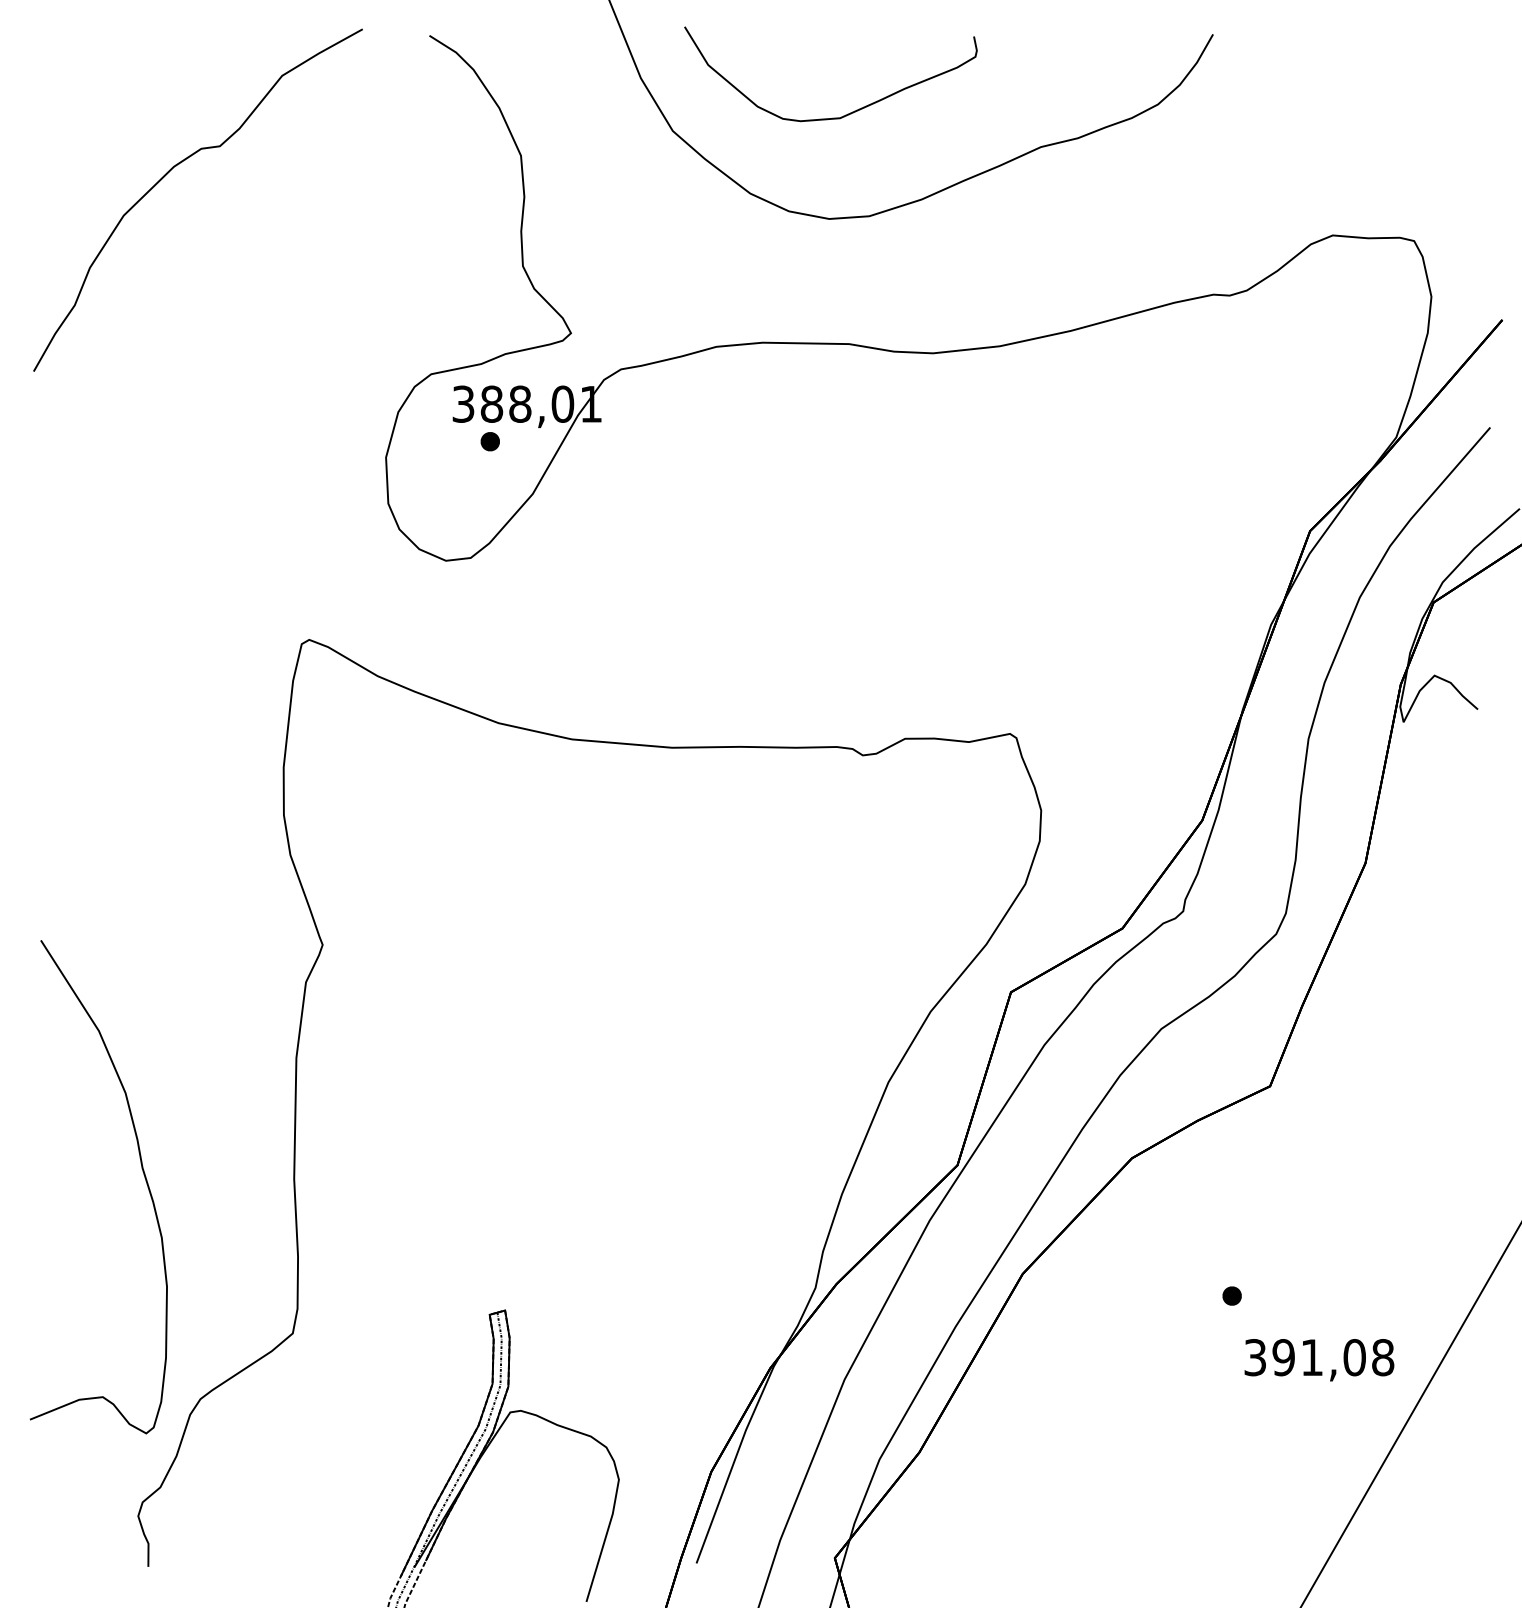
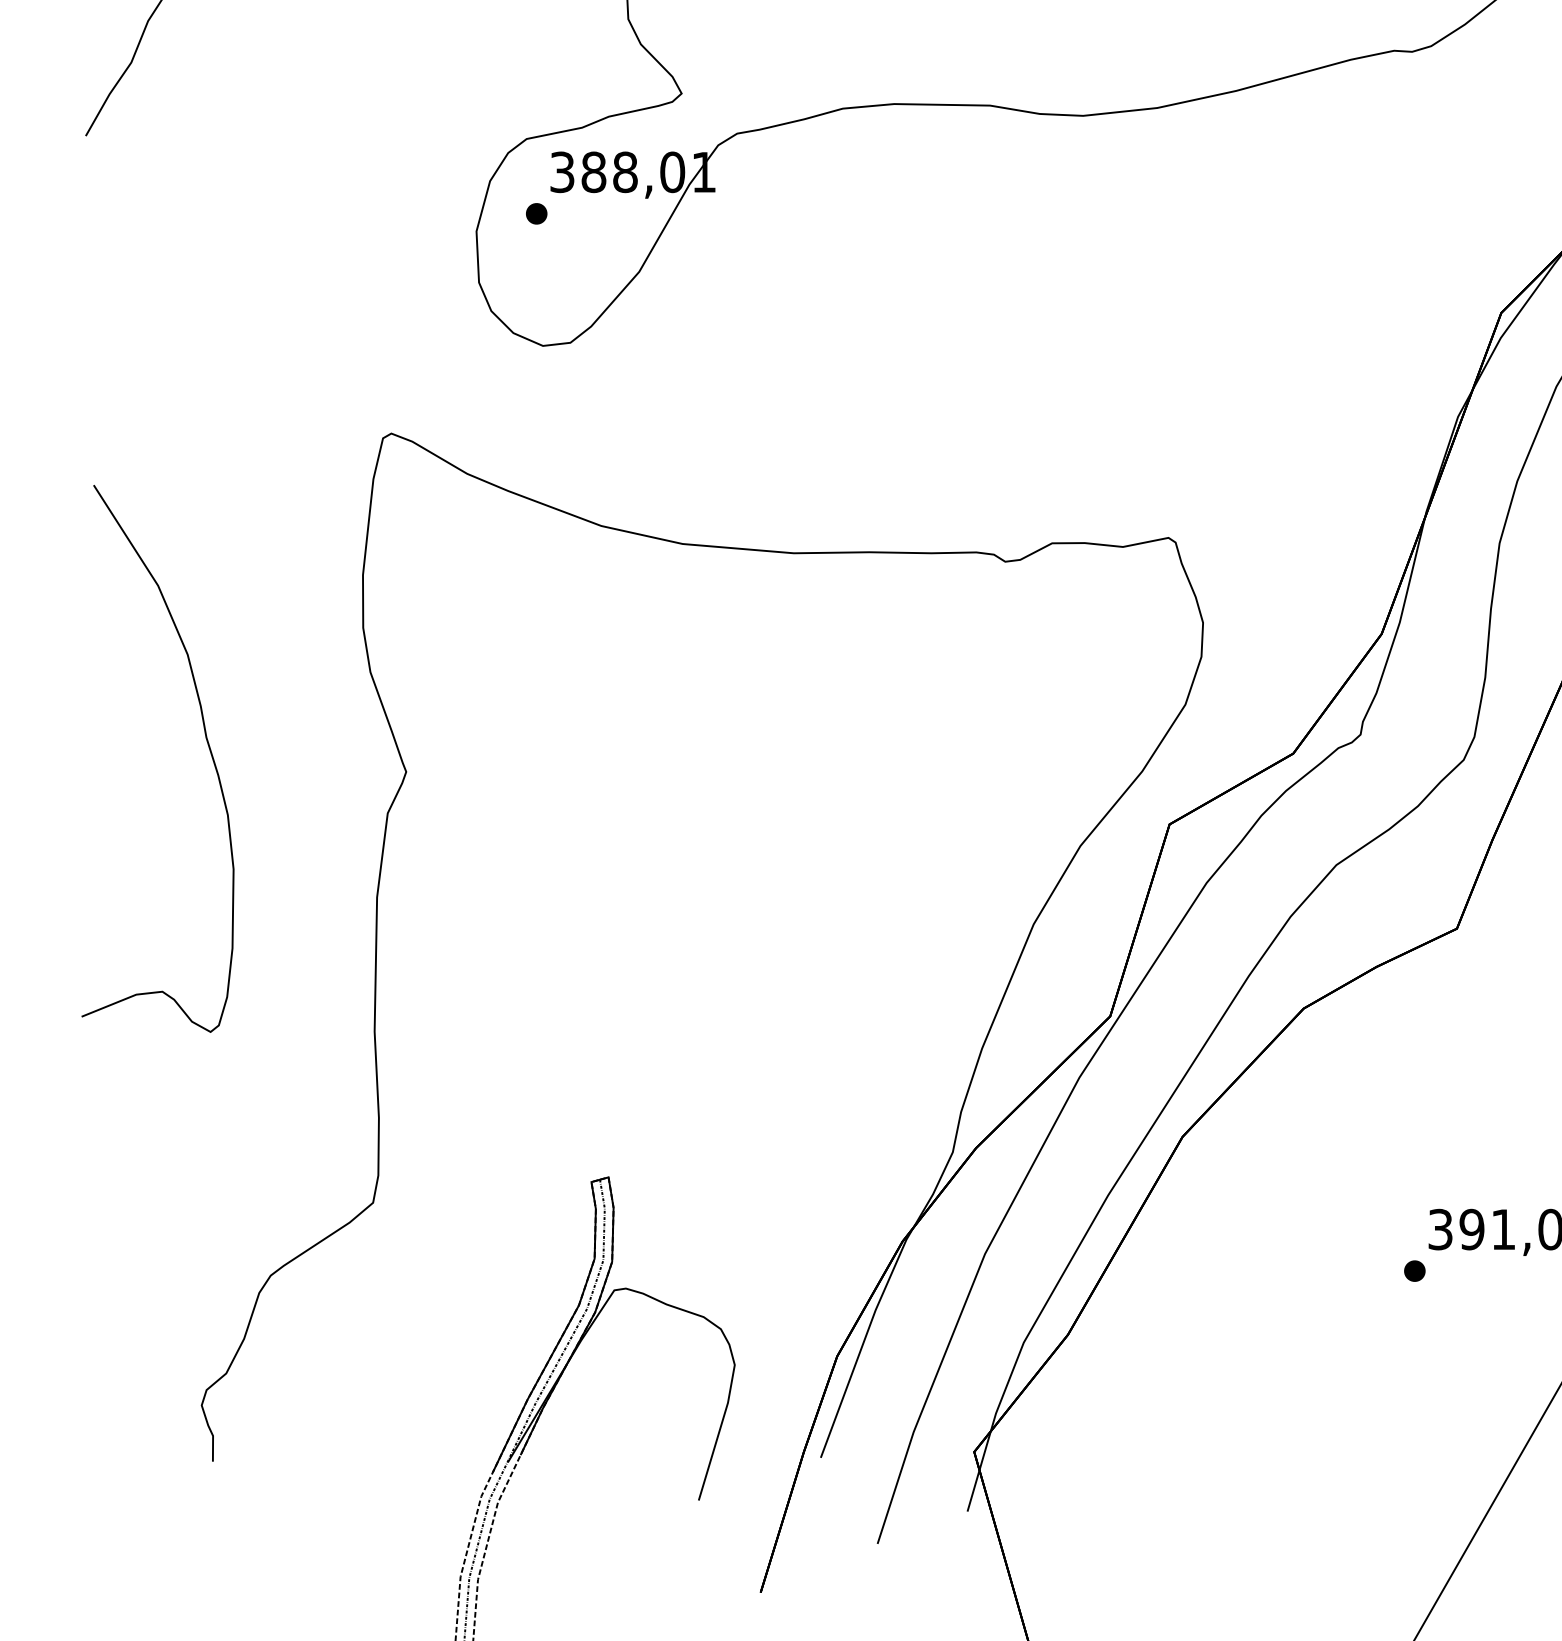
part: (489, 441) -> (535, 213), moved
curve: (142, 1171) -> (206, 741), moved
part: (1231, 1295) -> (1414, 1270), moved

